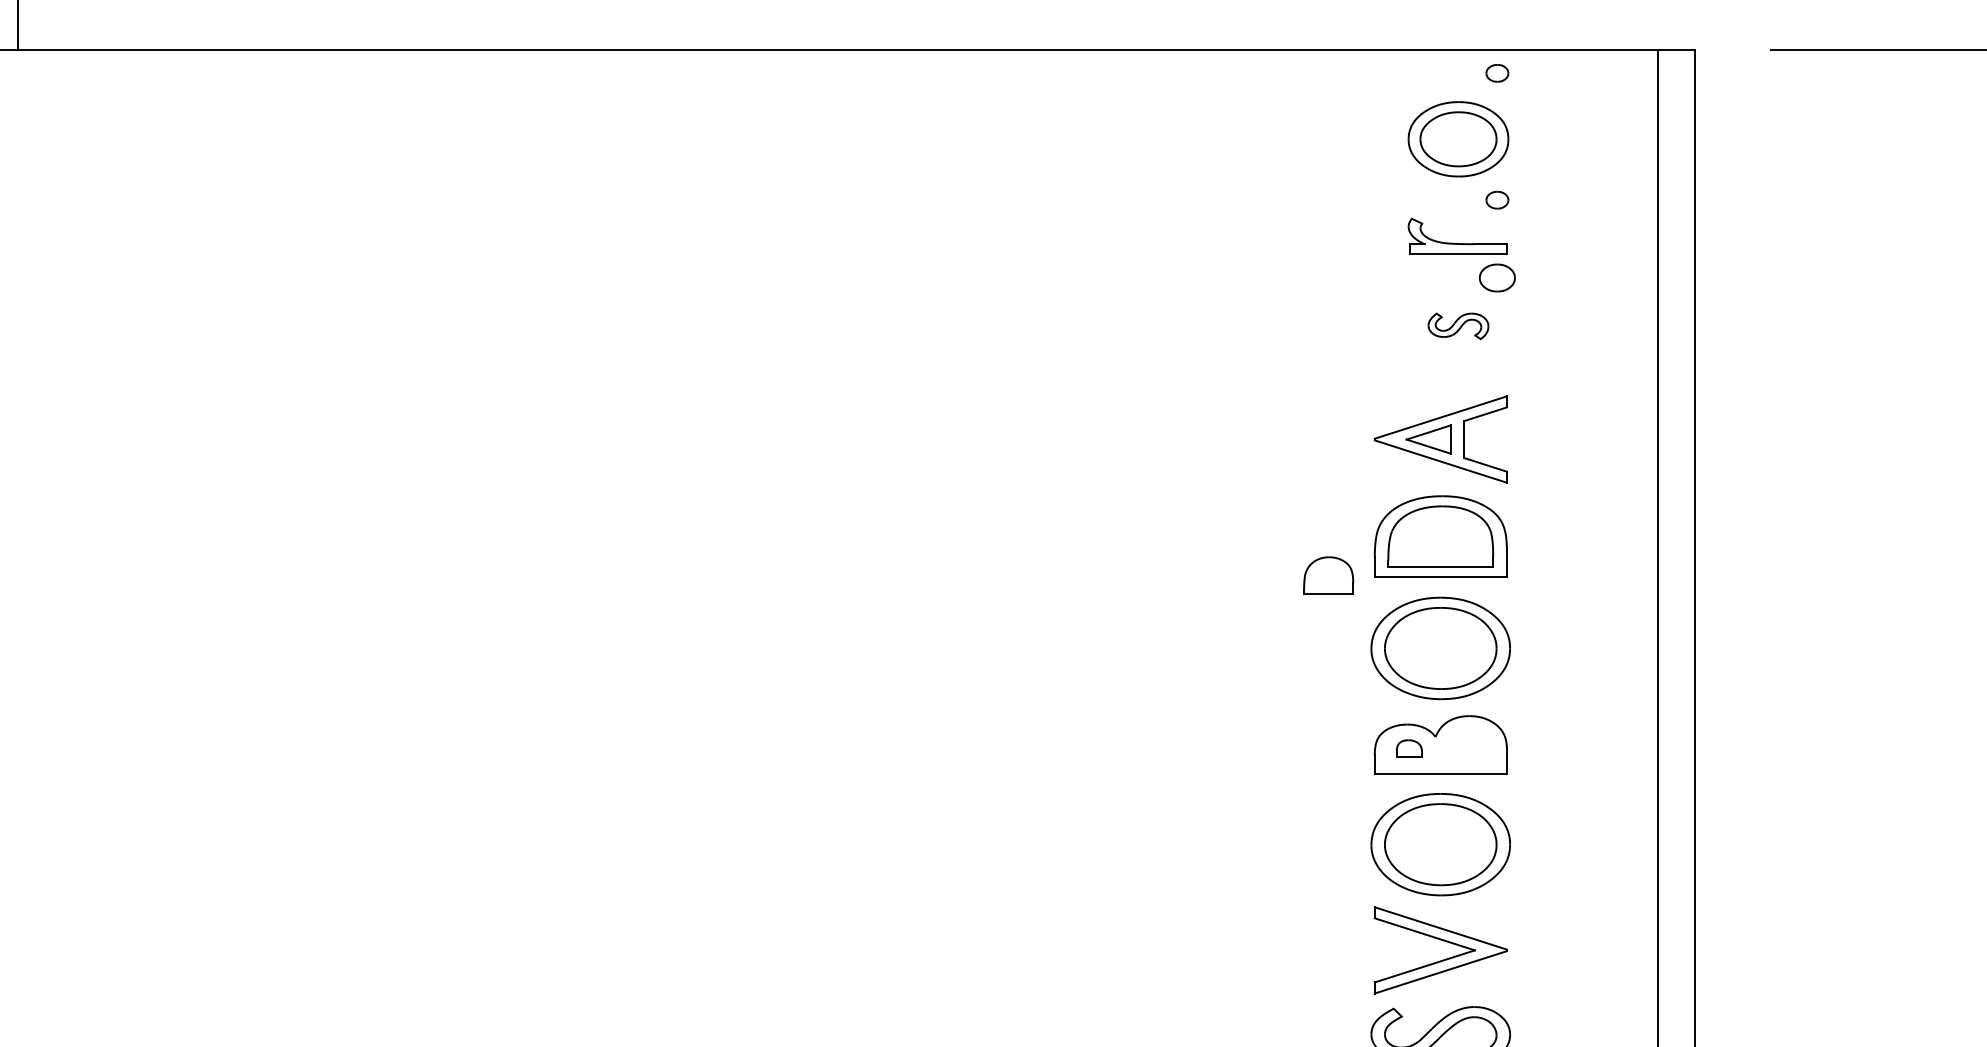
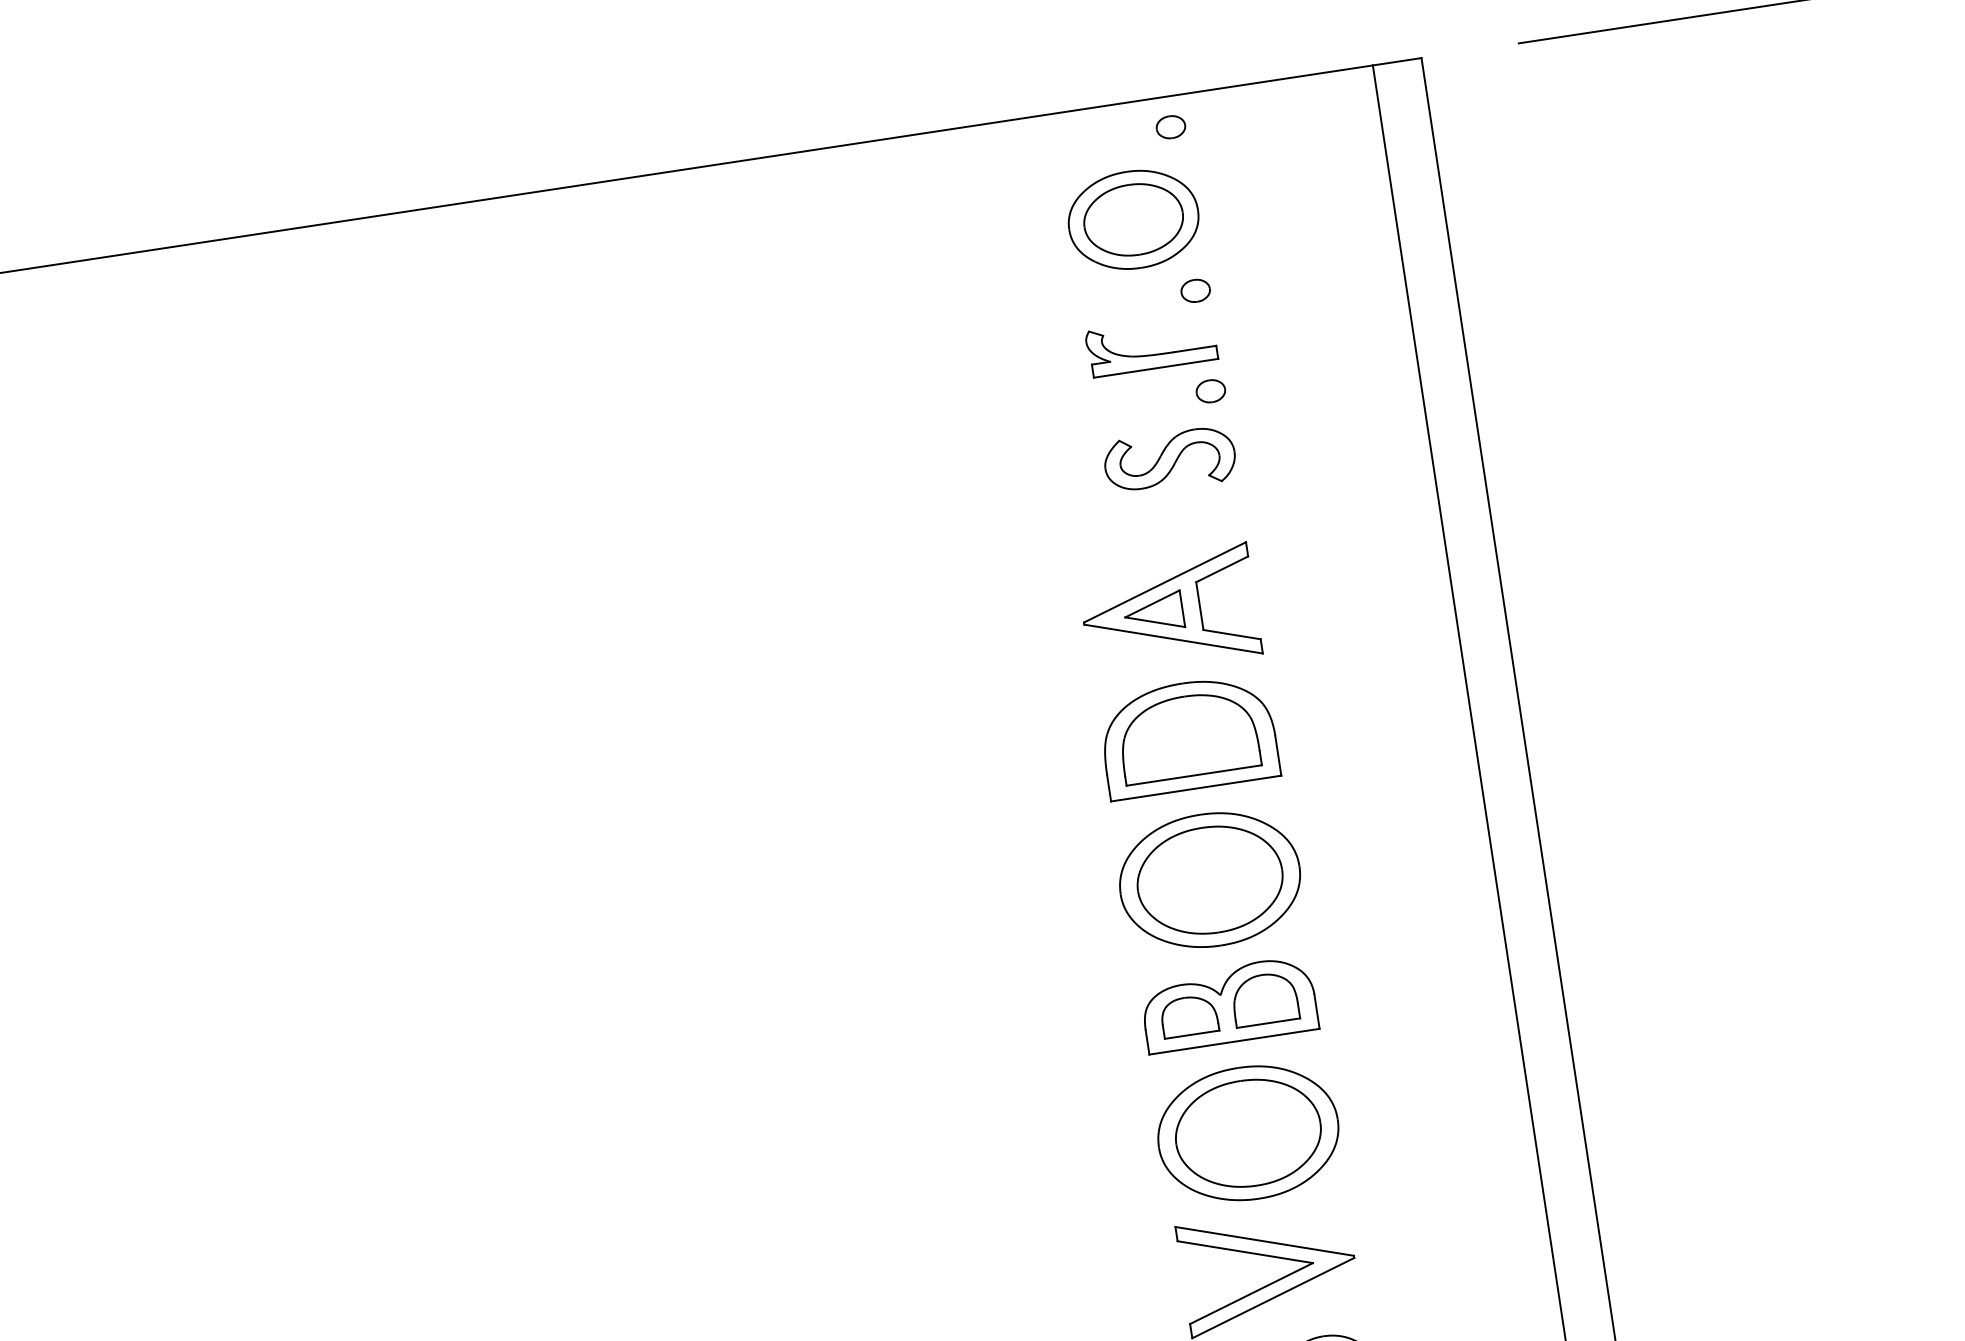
part: (1497, 277) -> (1210, 390), size x0.62
part: (1458, 326) -> (1170, 461), size x1.67
part: (1328, 575) -> (1264, 998), moved
part: (1409, 748) -> (1189, 1015), size x1.67

